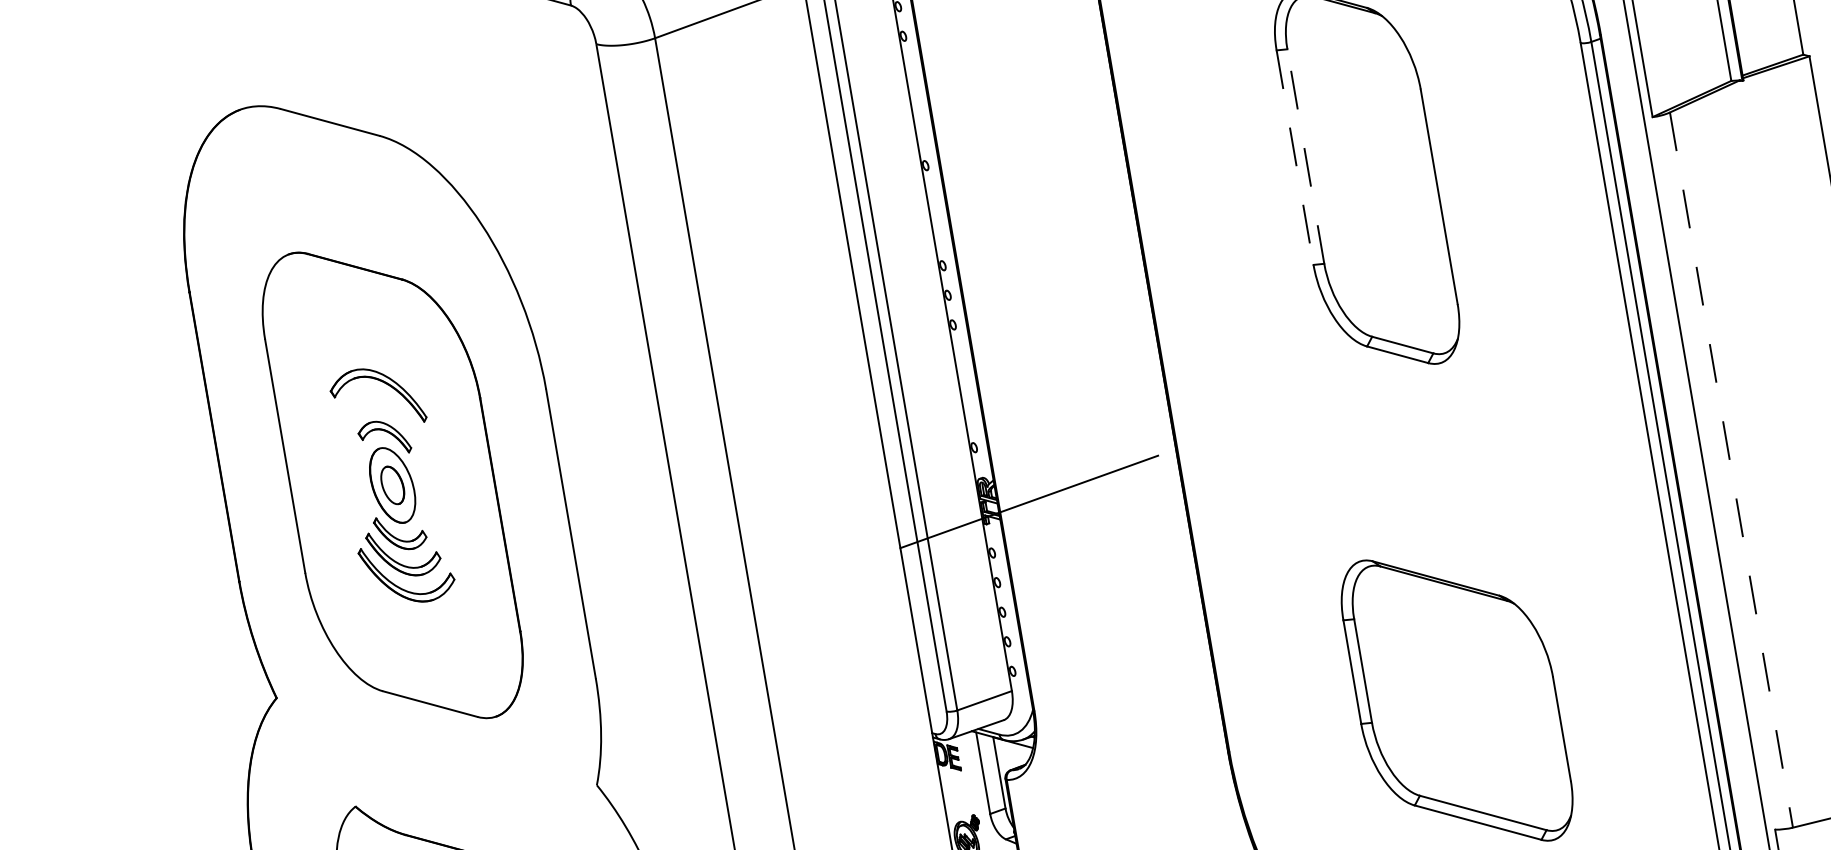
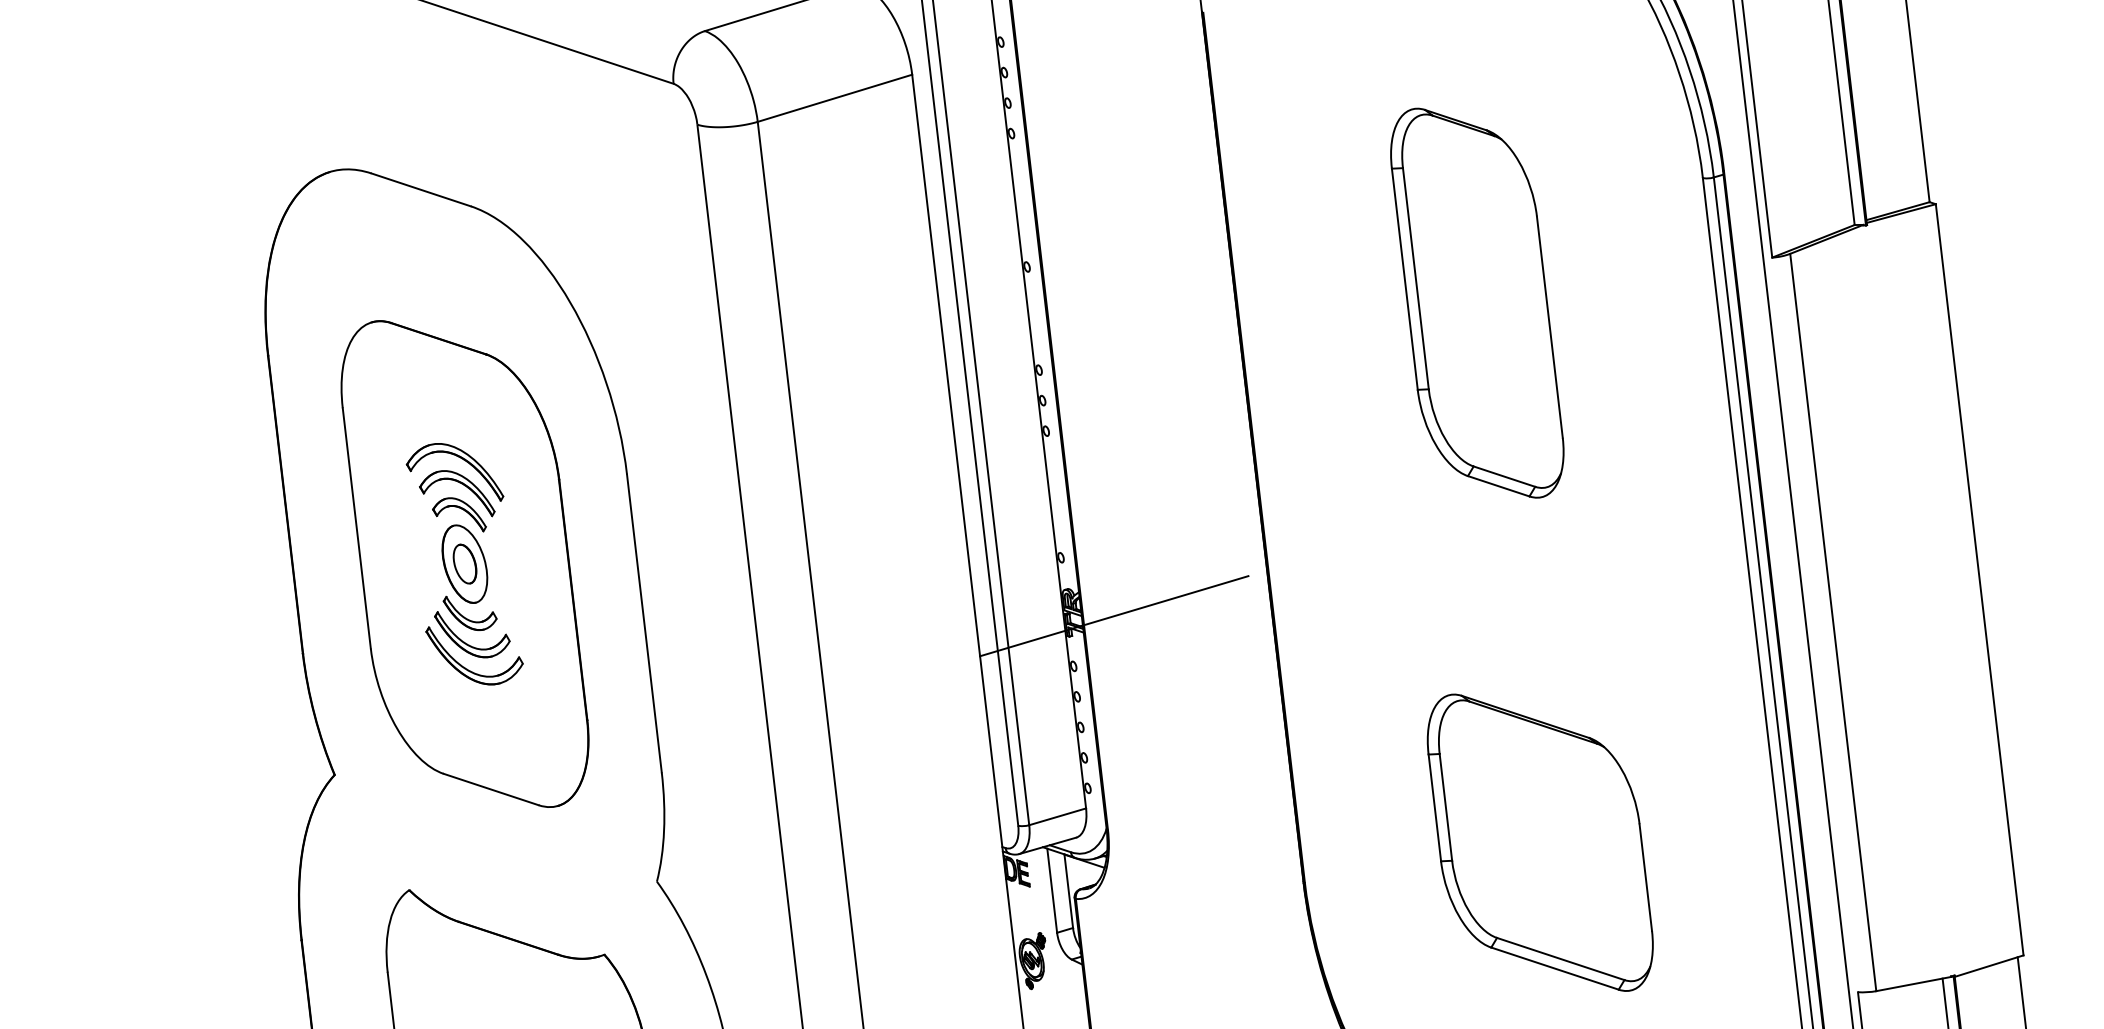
line: (1305, 156) -> (1415, 278), dashed -> solid
line: (1294, 157) -> (1404, 279), dashed -> solid
part: (385, 407) -> (461, 484), added
line: (1731, 471) -> (1833, 623), dashed -> solid

